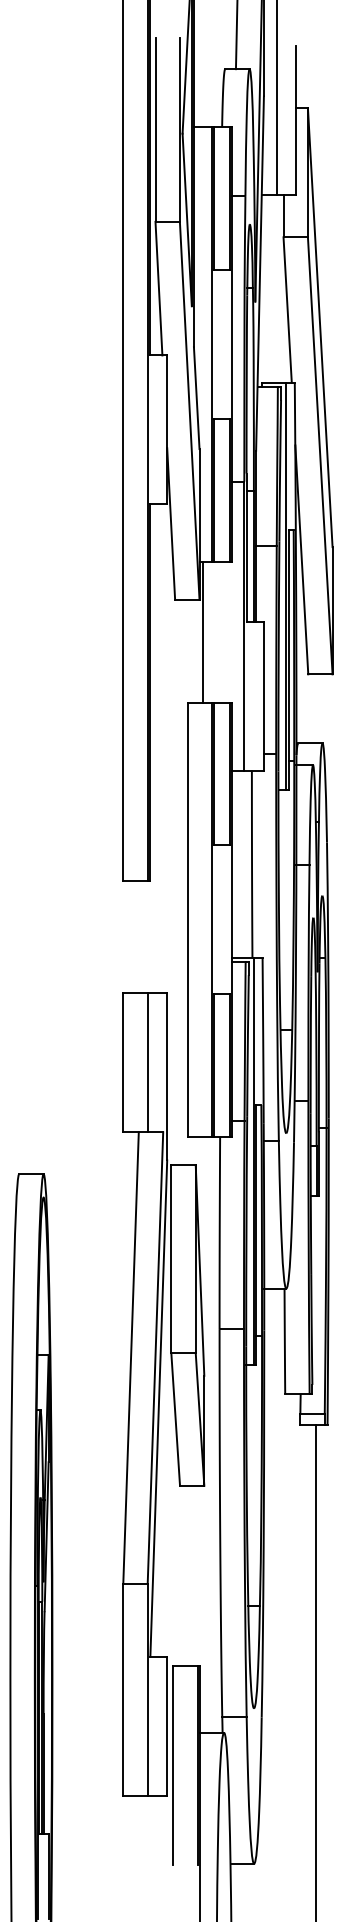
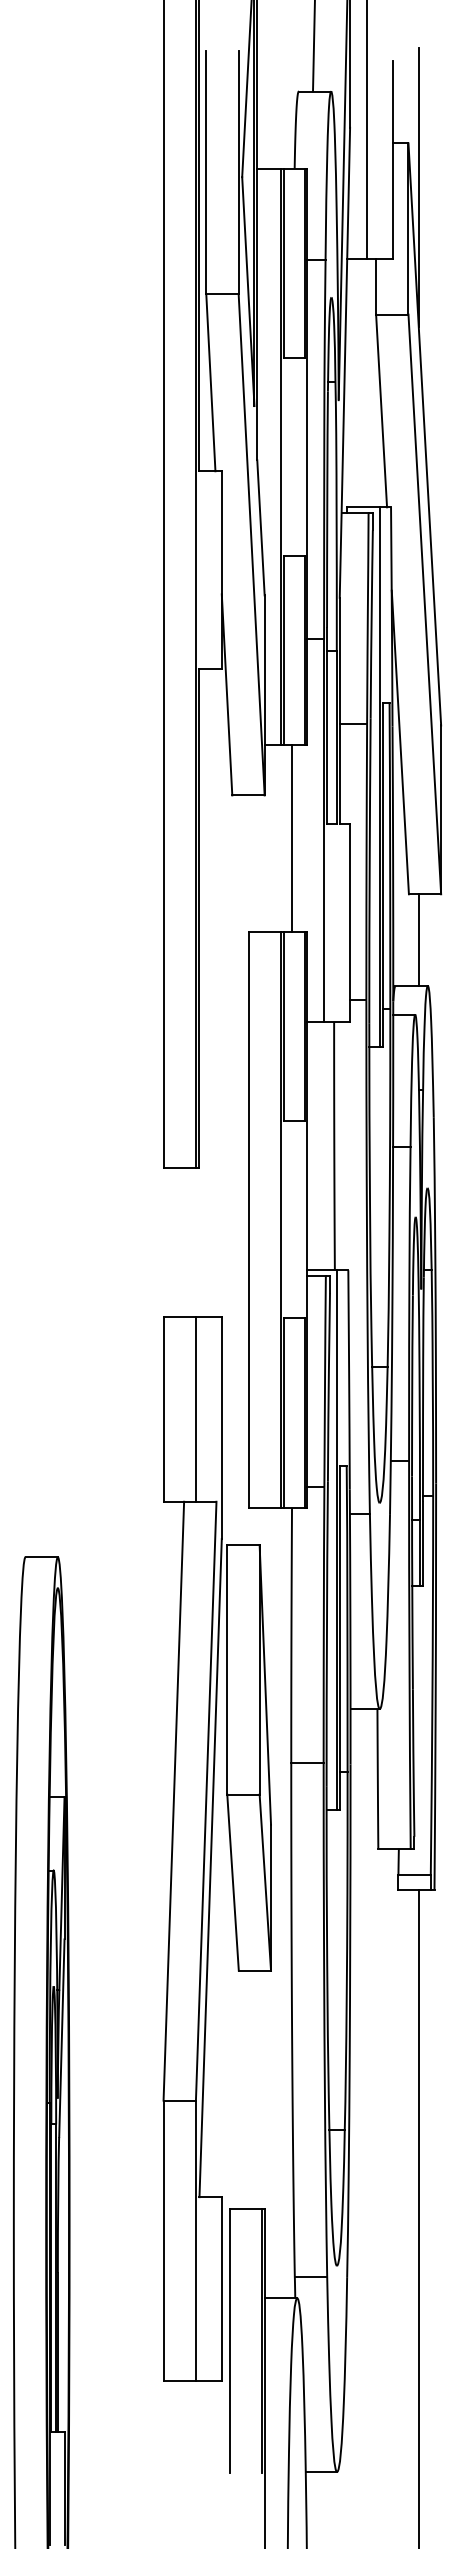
line: (315, 141) -> (418, 187), added
line: (203, 631) -> (291, 837), moved
line: (315, 708) -> (418, 939), added

